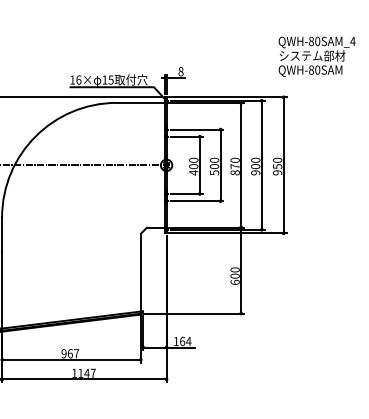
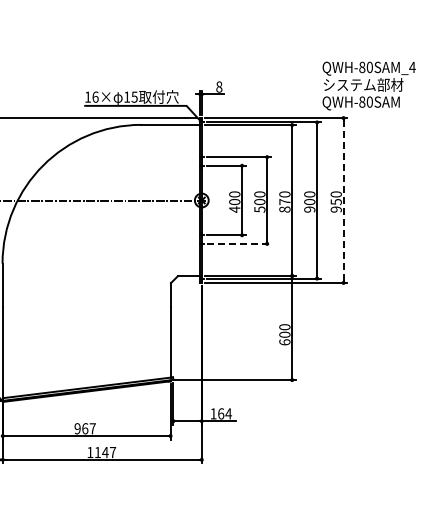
text: (316, 56) -> (368, 85), moved
line: (283, 166) -> (343, 201), solid -> dashed
line: (197, 200) -> (239, 243), solid -> dashed

